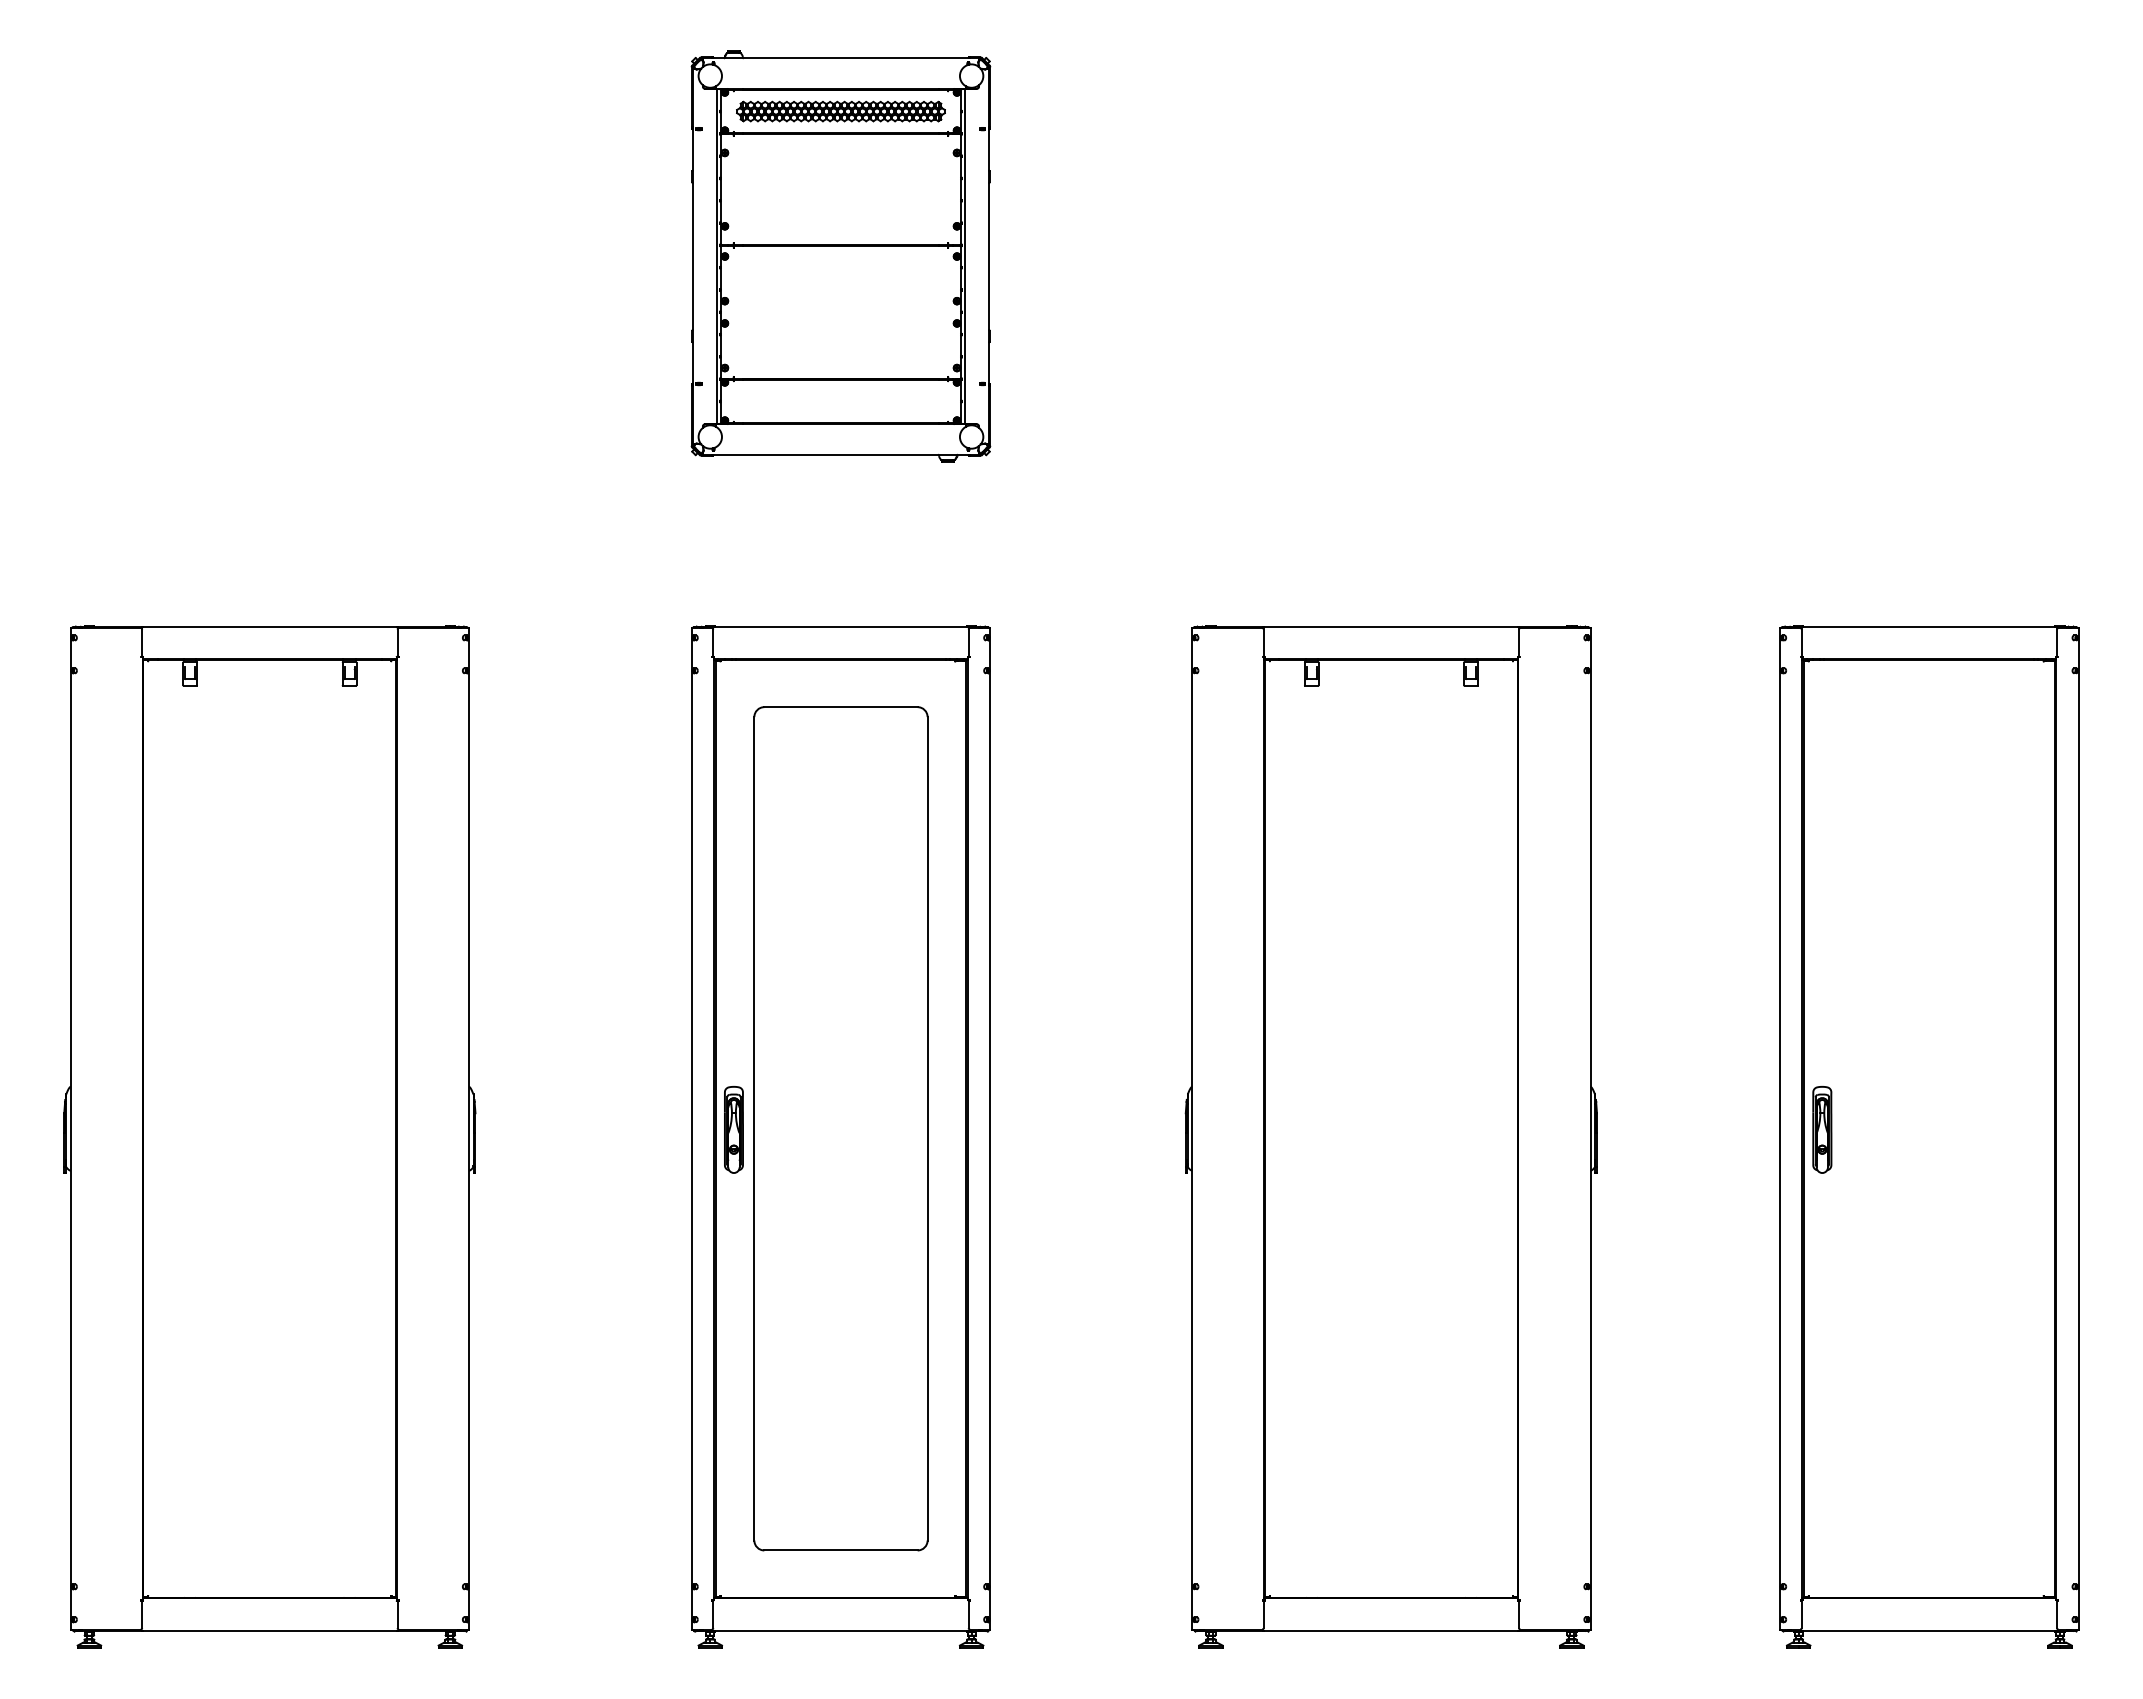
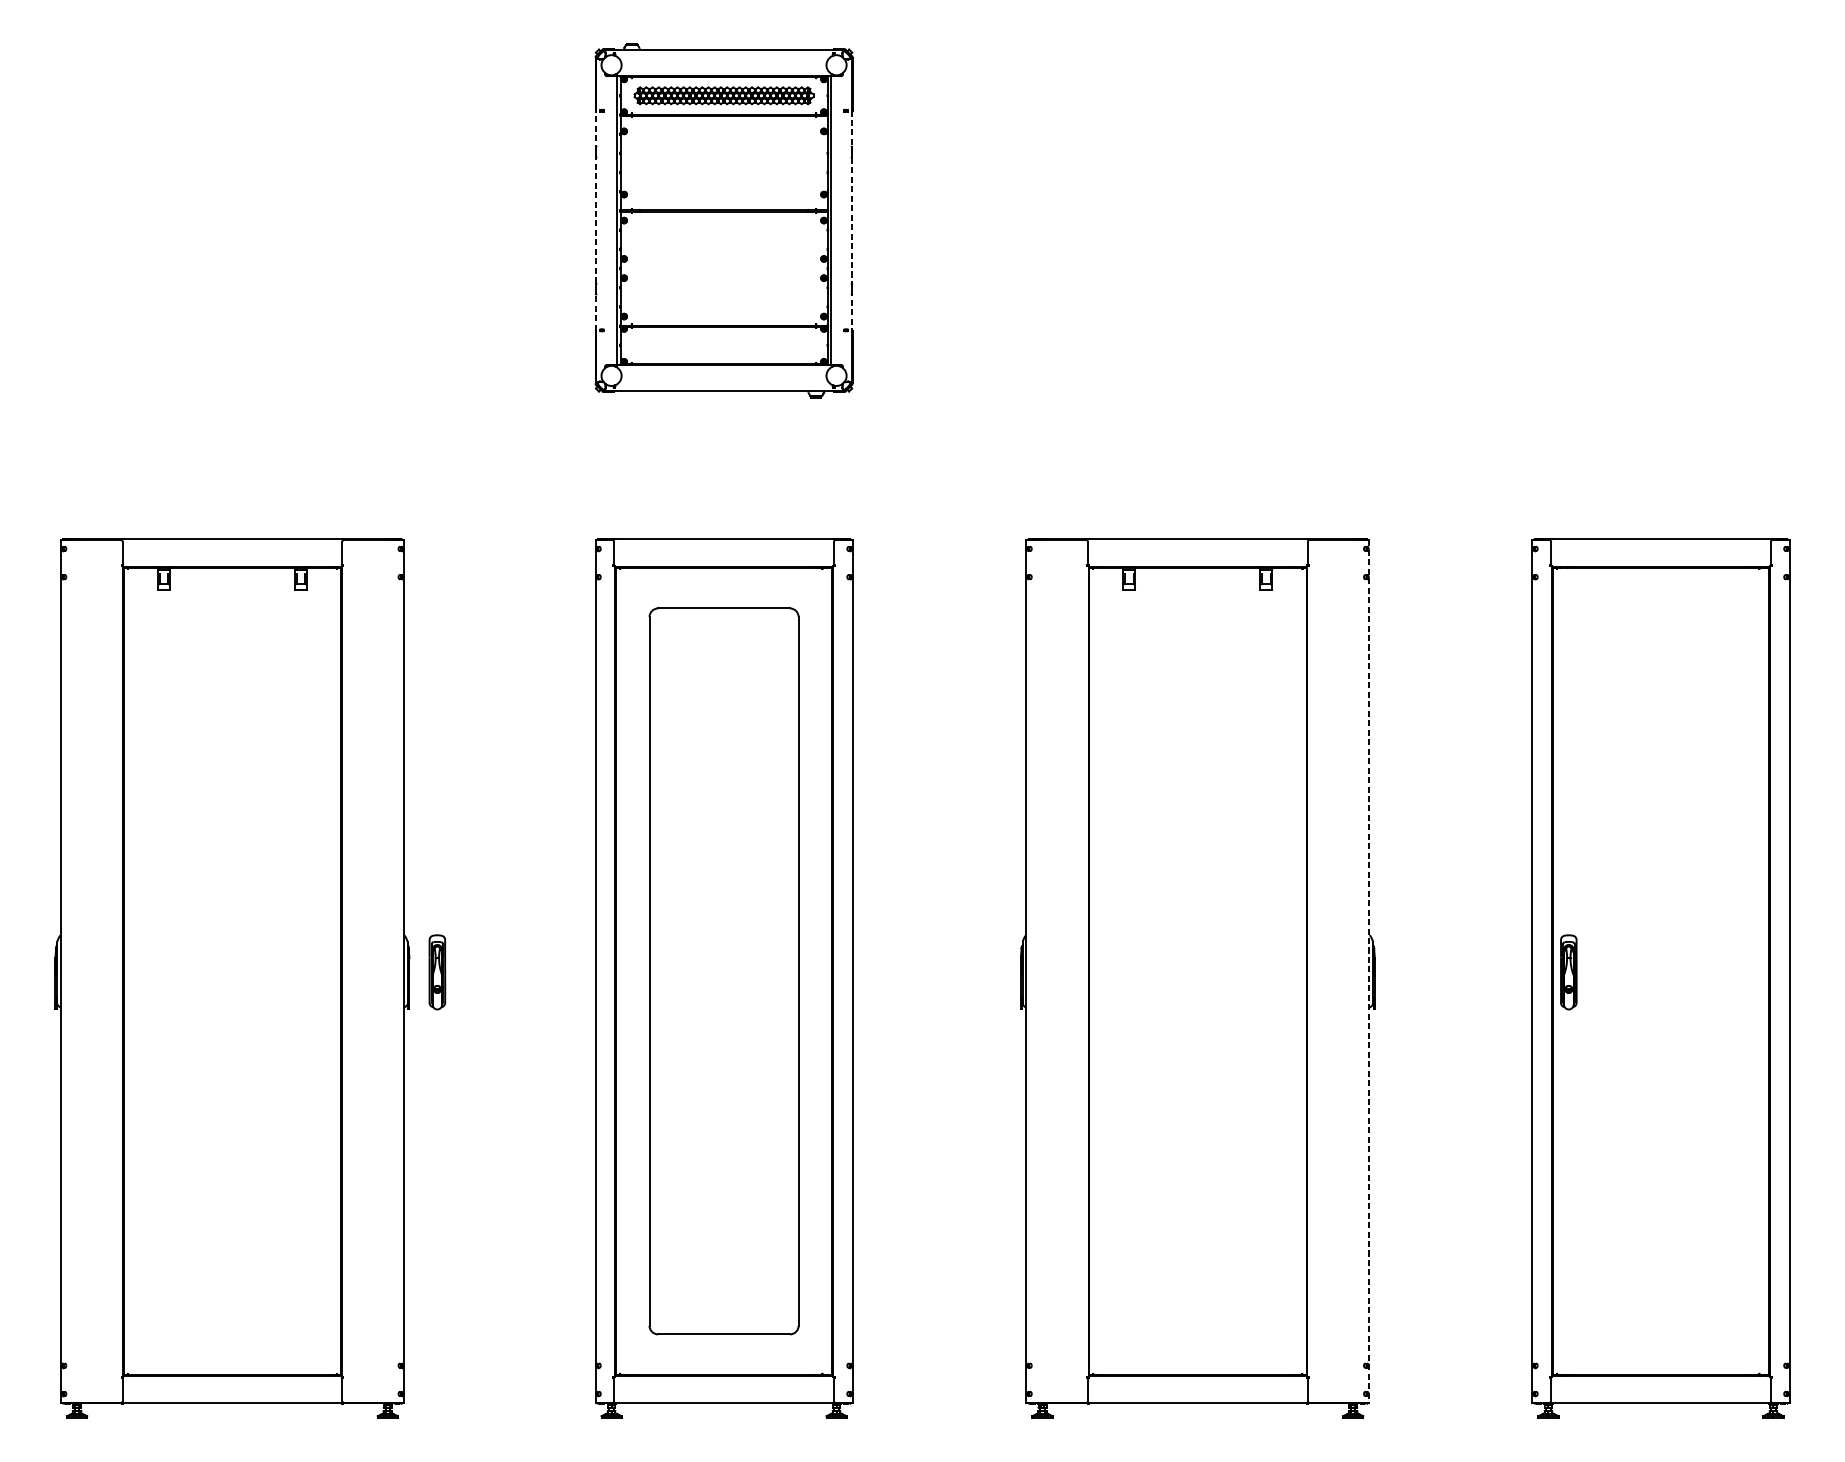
line: (692, 256) -> (596, 220), solid -> dashed
line: (989, 256) -> (851, 220), solid -> dashed
line: (1590, 1128) -> (1369, 971), solid -> dashed
part: (733, 1129) -> (437, 972), moved

